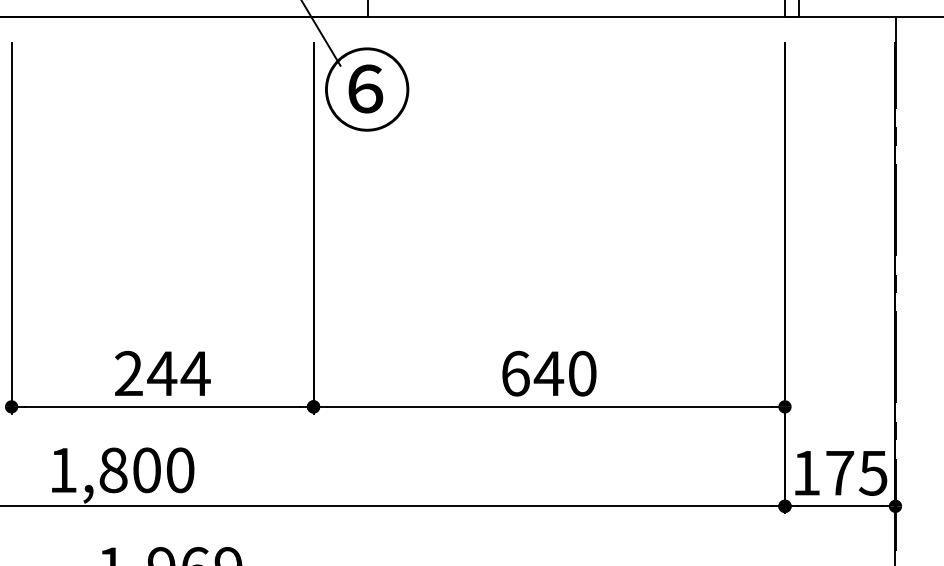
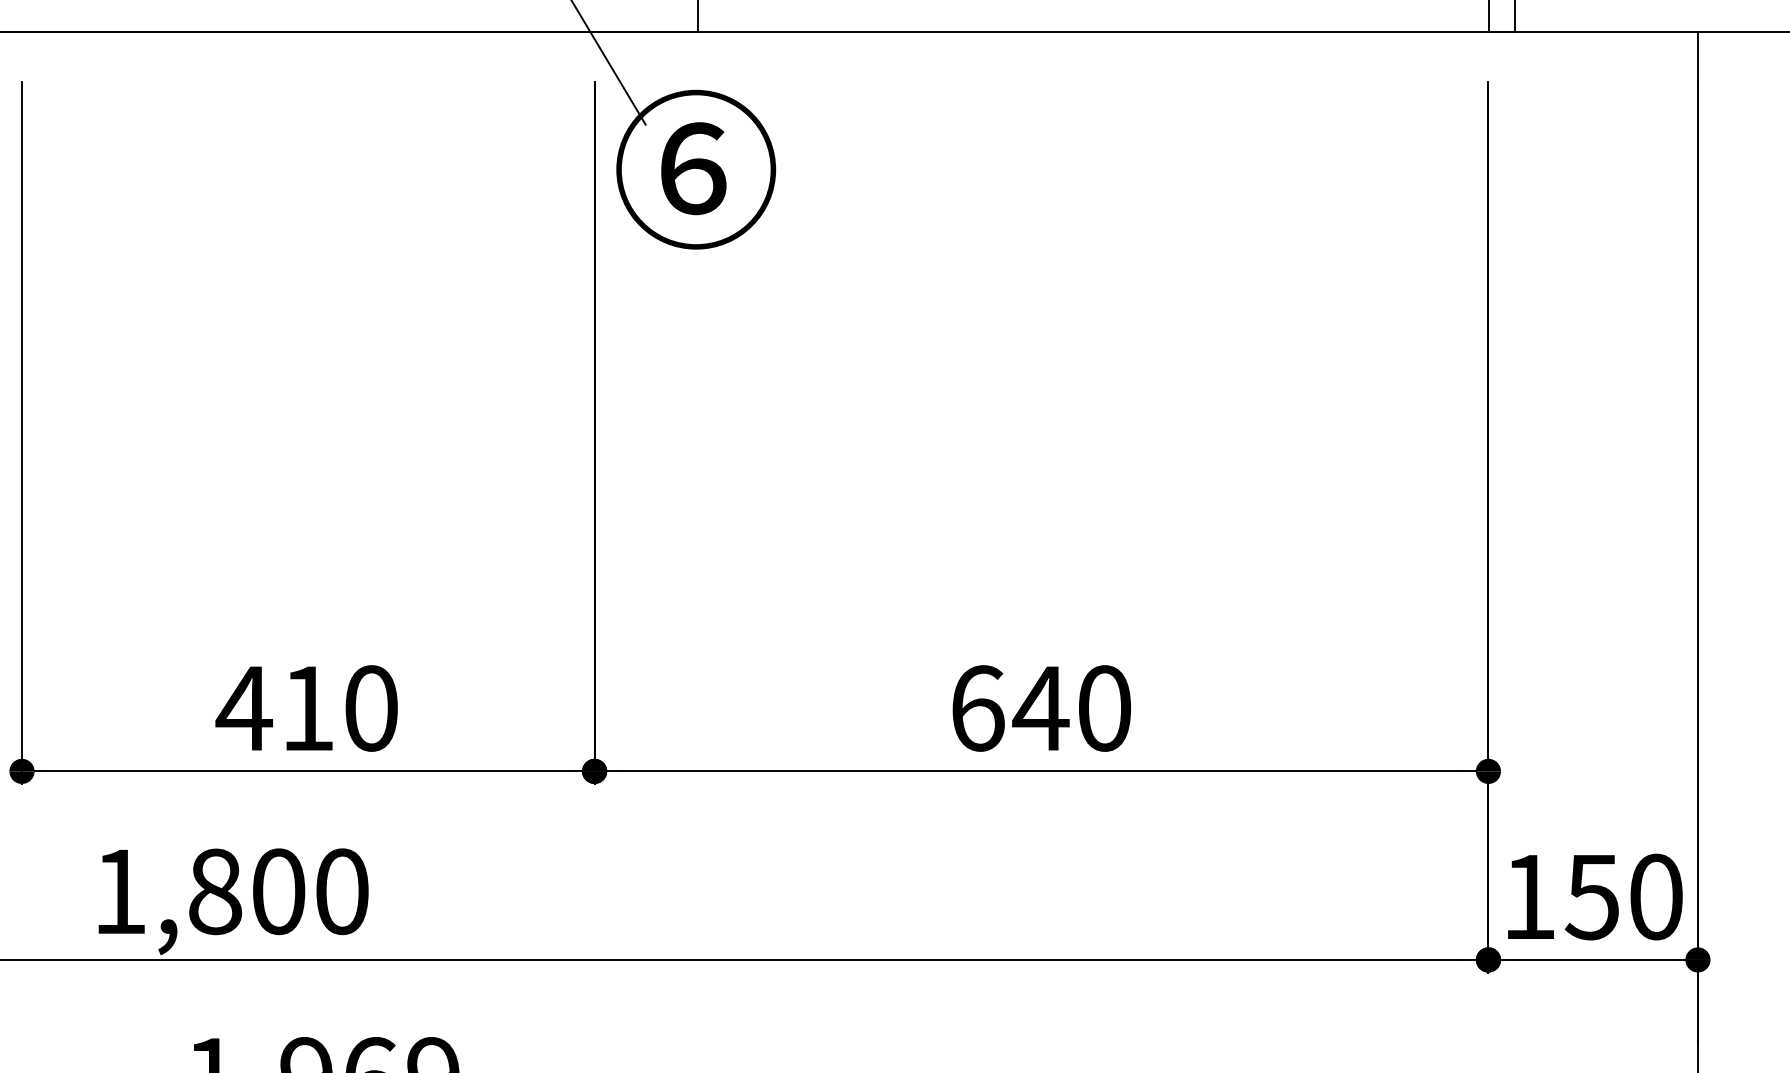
text: (161, 373) -> (306, 708), 244 -> 410
text: (856, 472) -> (1624, 895), 175 -> 150

